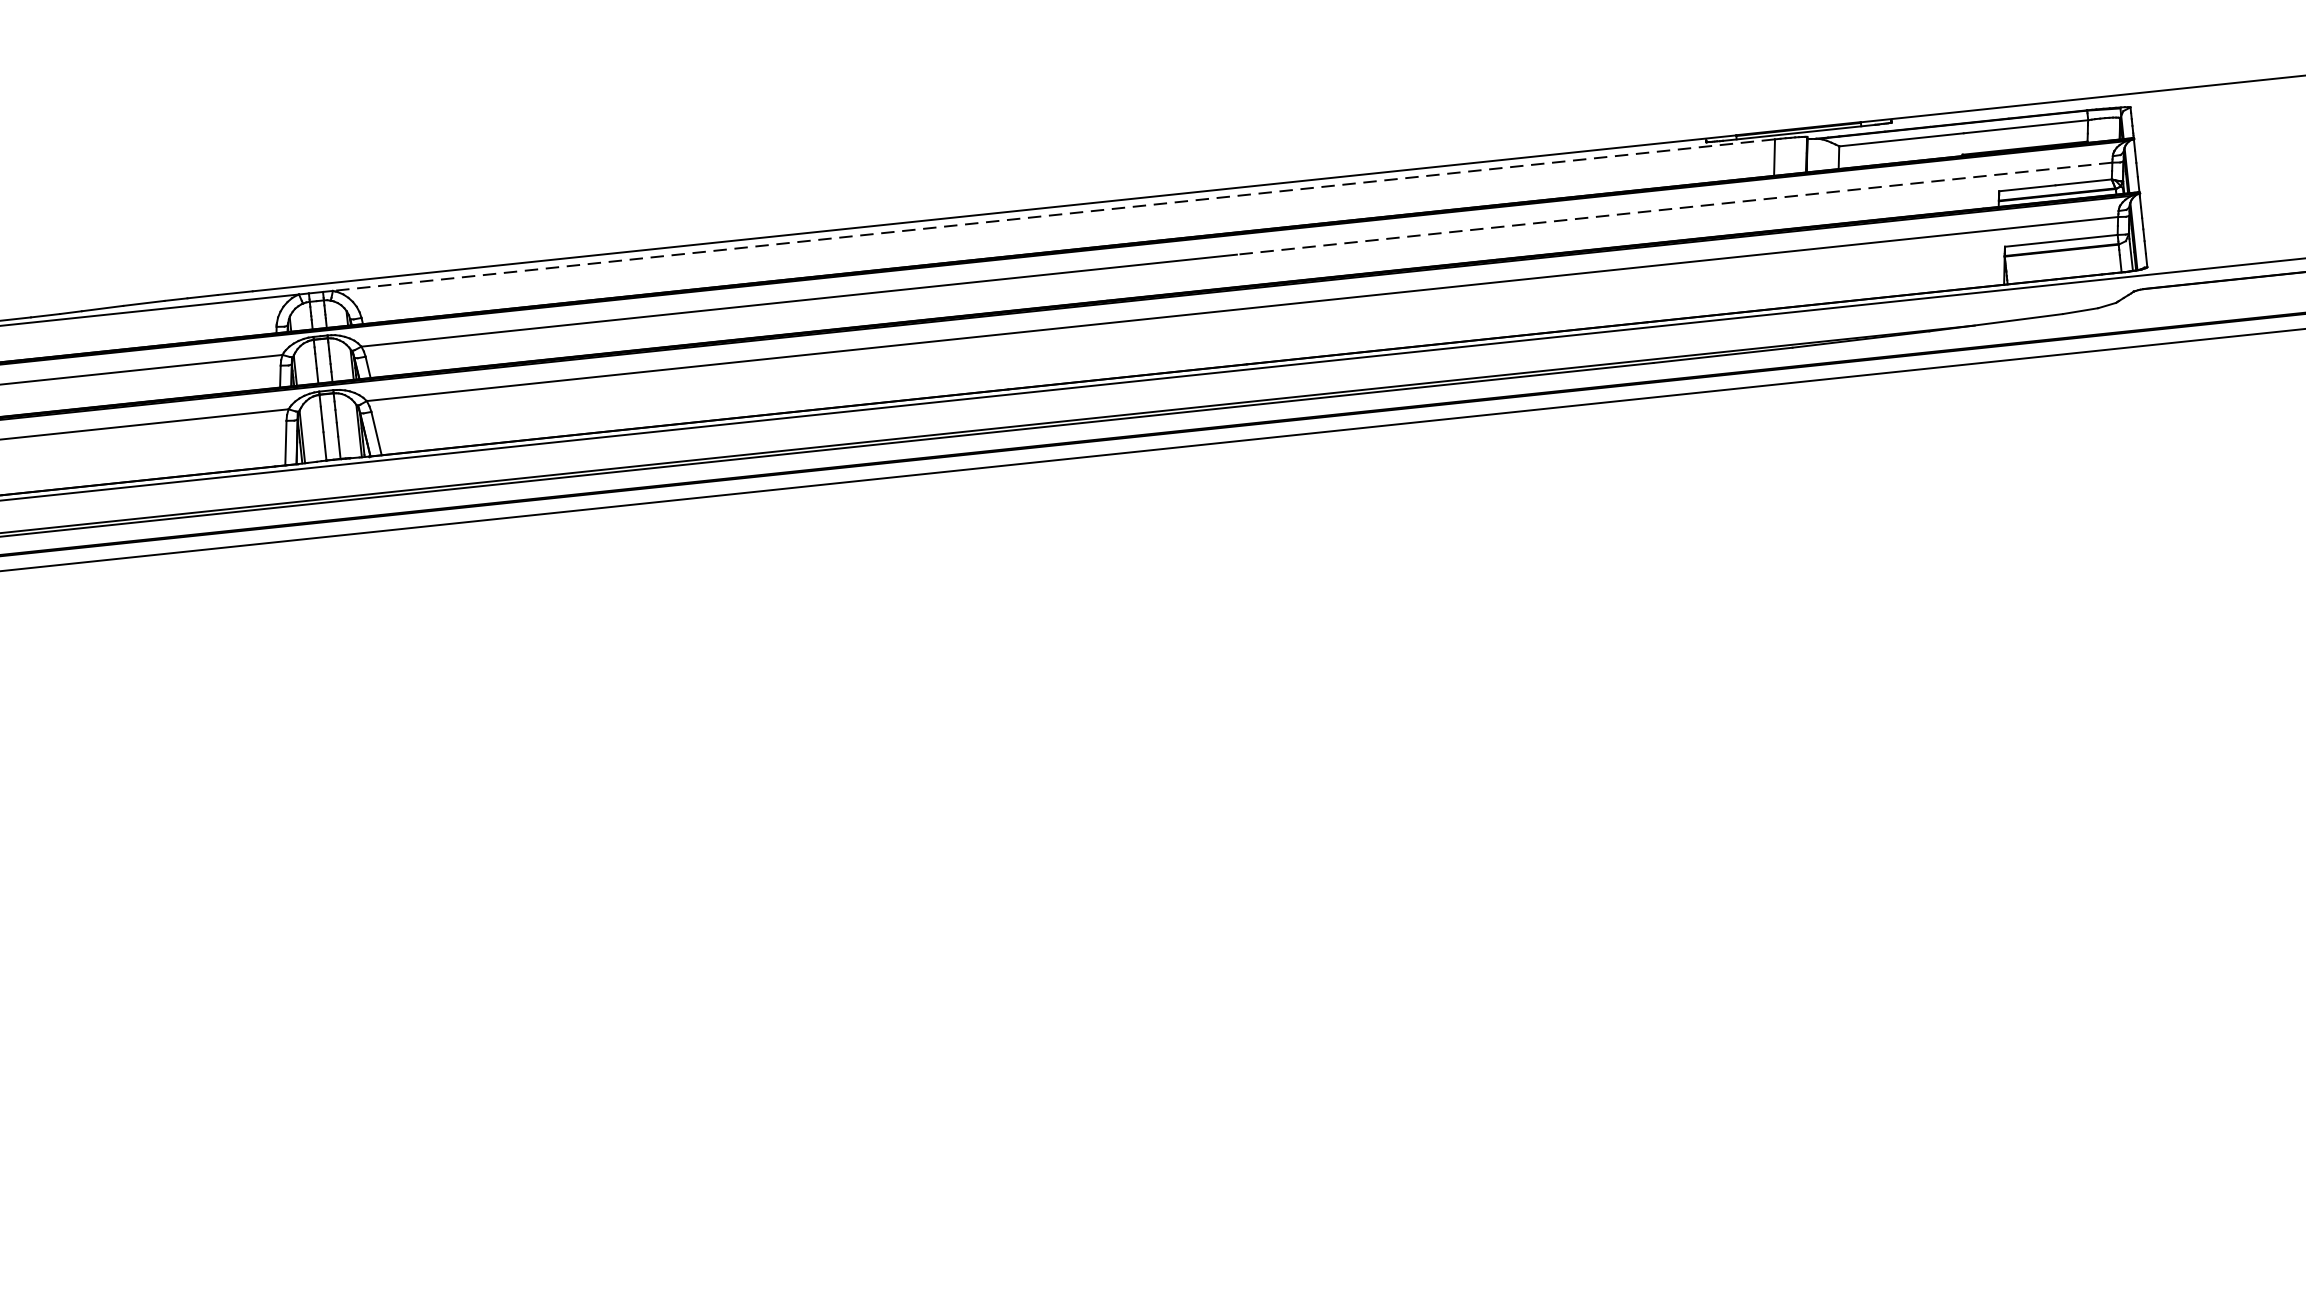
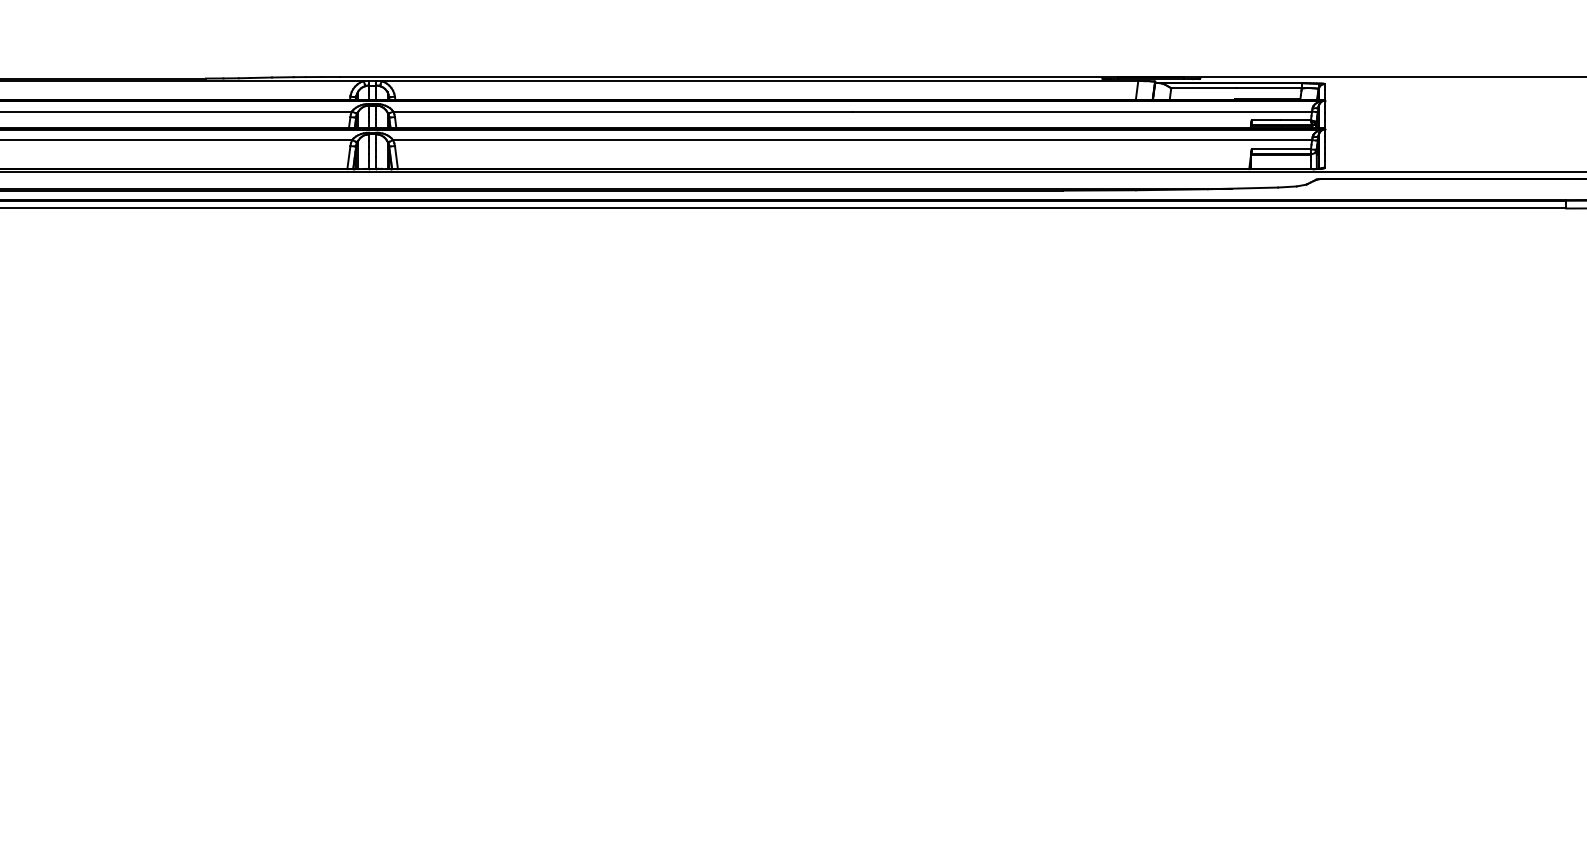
line: (1674, 208) -> (1082, 111), dashed -> solid
line: (1053, 215) -> (759, 81), dashed -> solid

